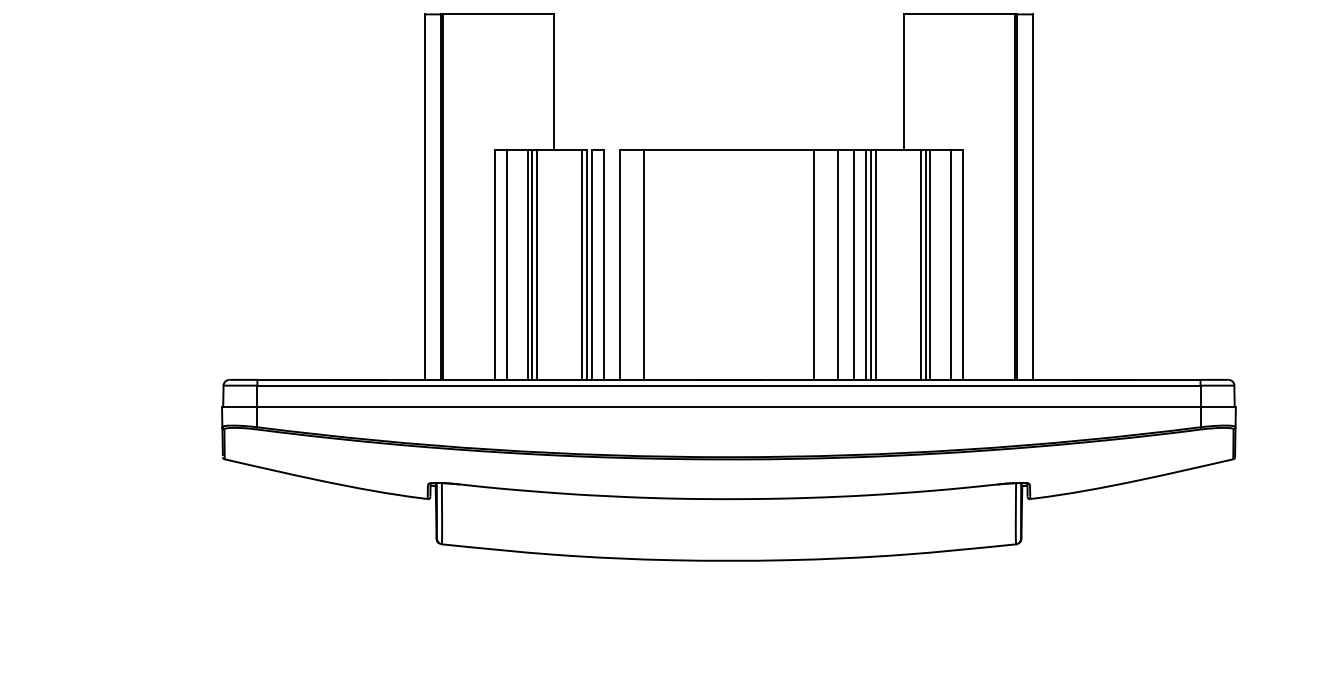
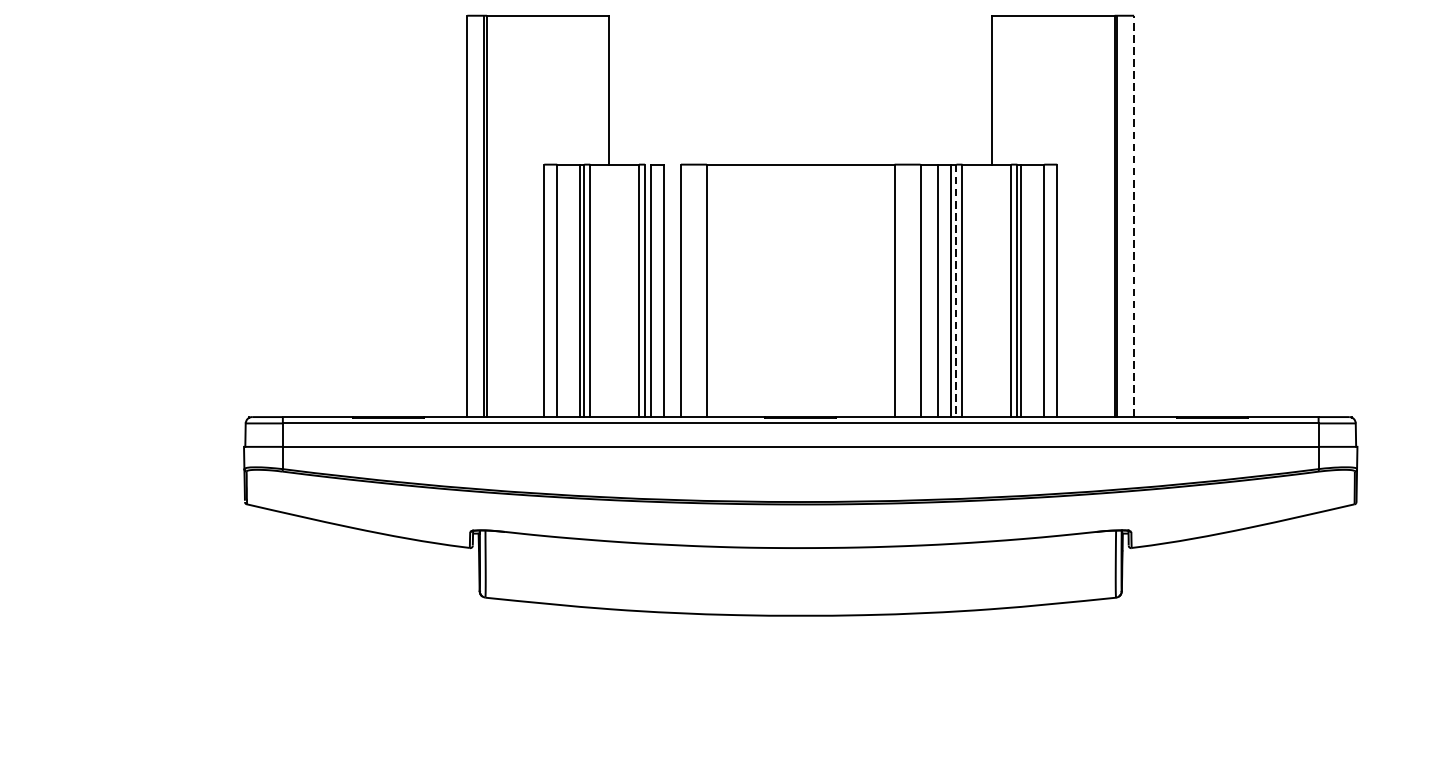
line: (1032, 197) -> (1134, 216), solid -> dashed
line: (870, 264) -> (956, 290), solid -> dashed

